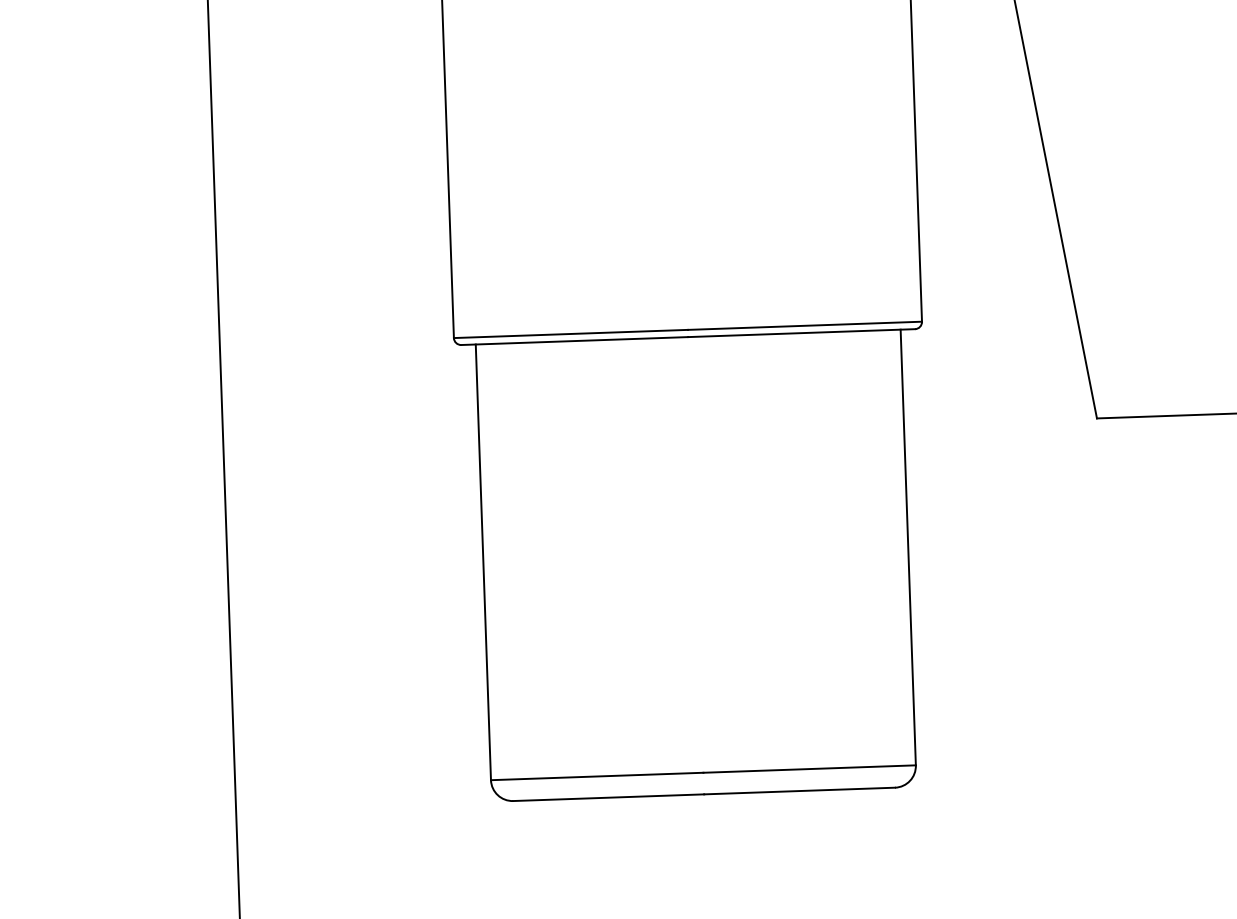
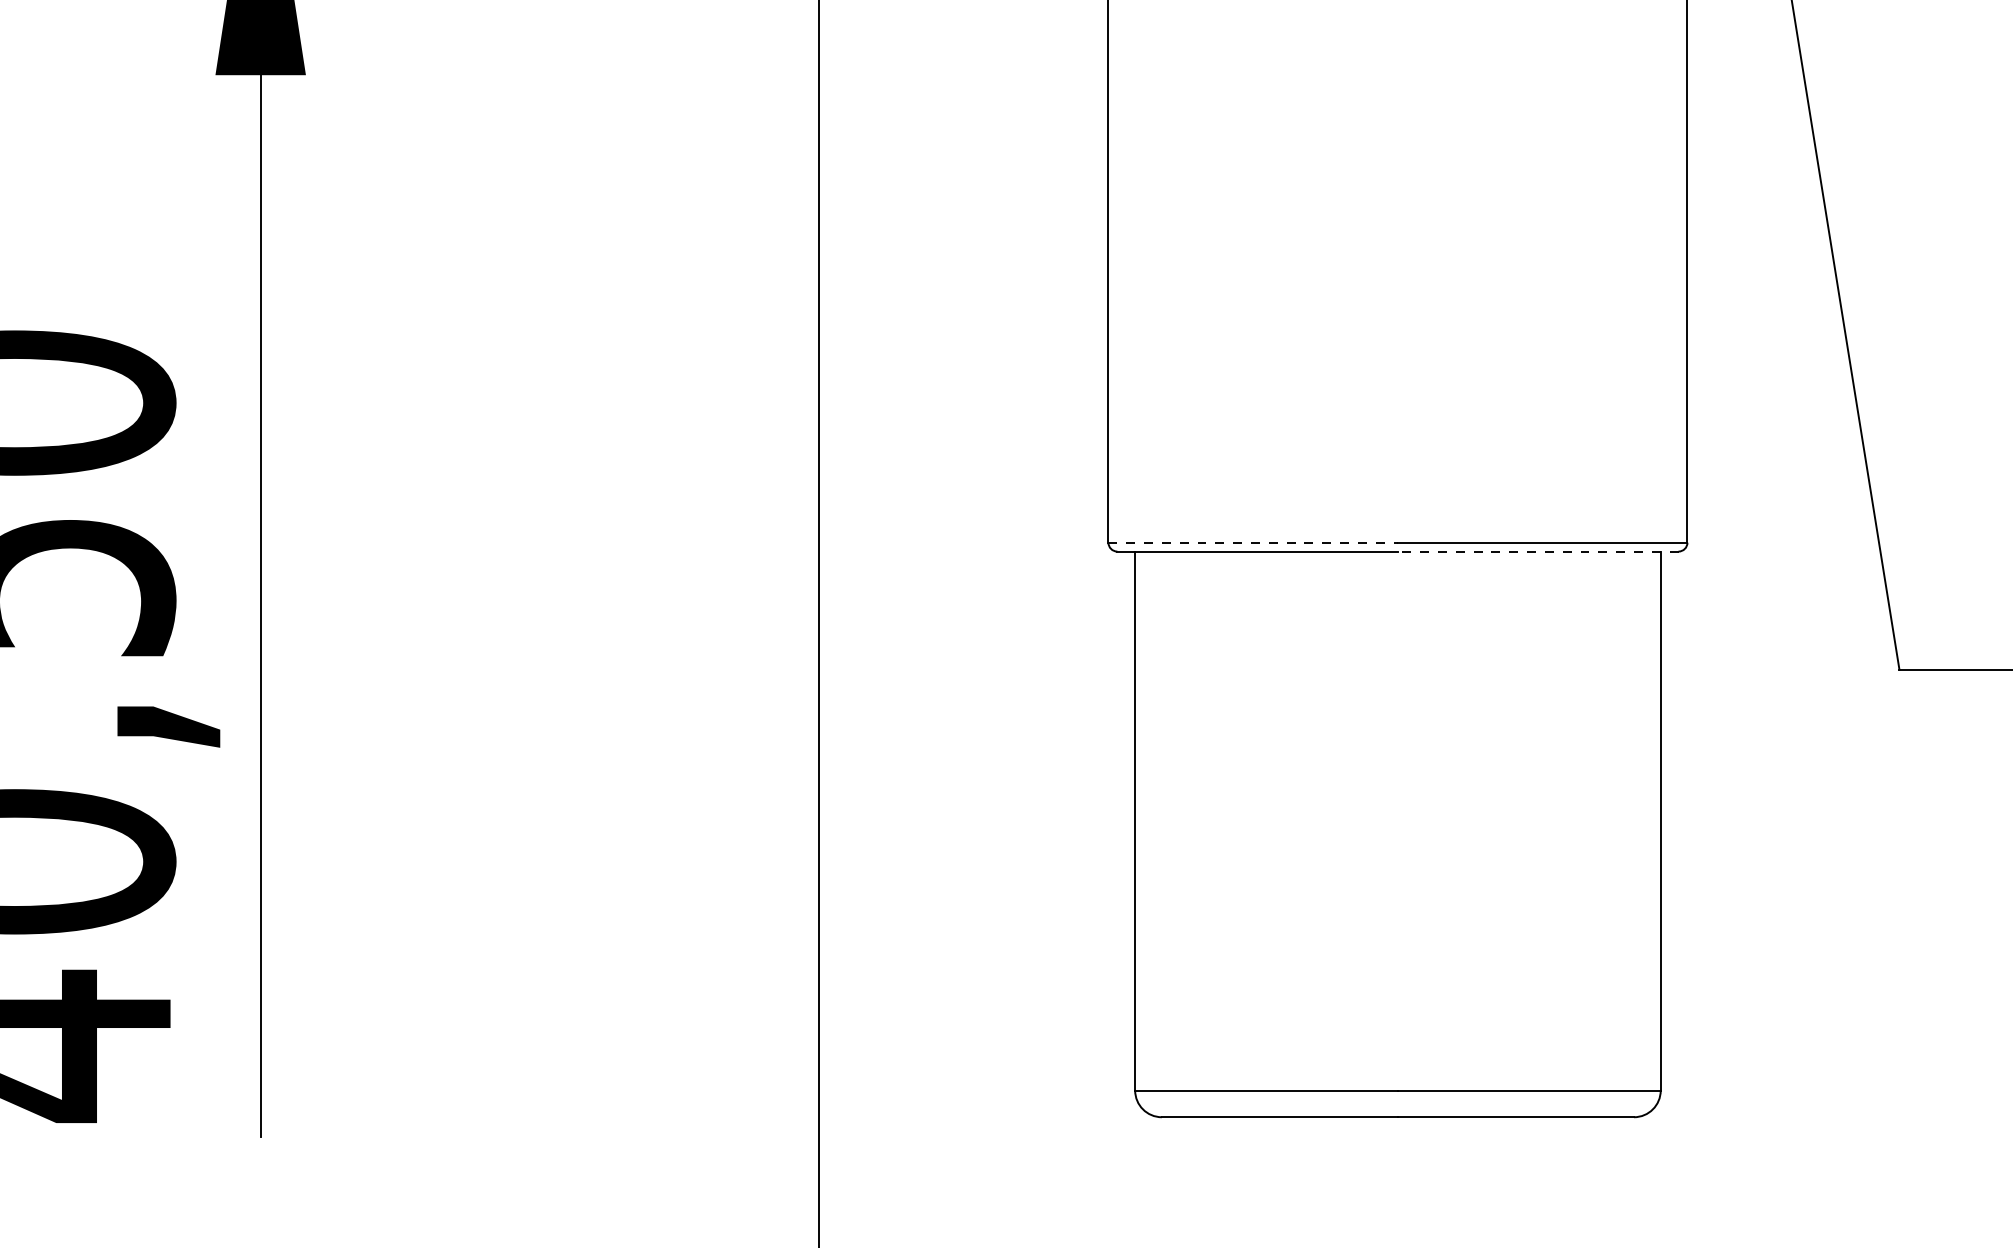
line: (571, 333) -> (1253, 542), solid -> dashed
line: (801, 333) -> (1537, 551), solid -> dashed

